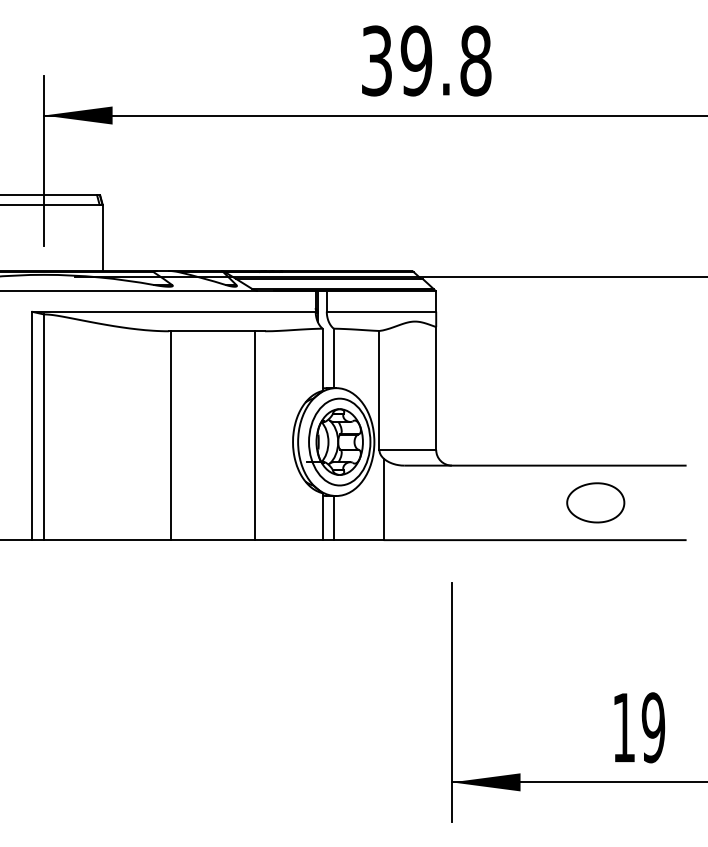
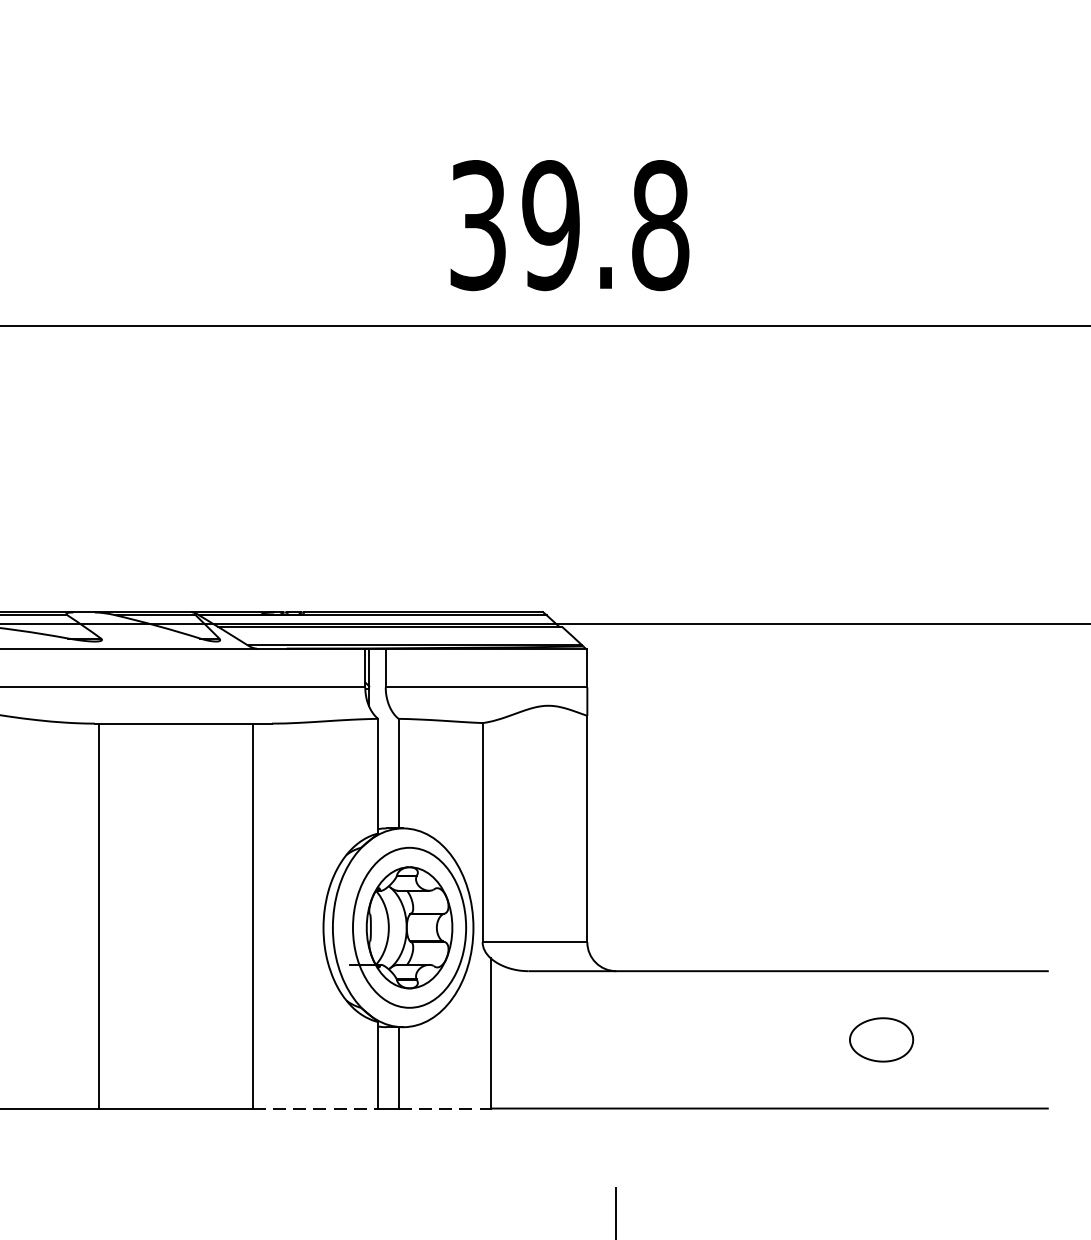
part: (595, 502) -> (880, 1039), size x0.6
line: (289, 540) -> (317, 1109), solid -> dashed
line: (358, 540) -> (444, 1109), solid -> dashed

